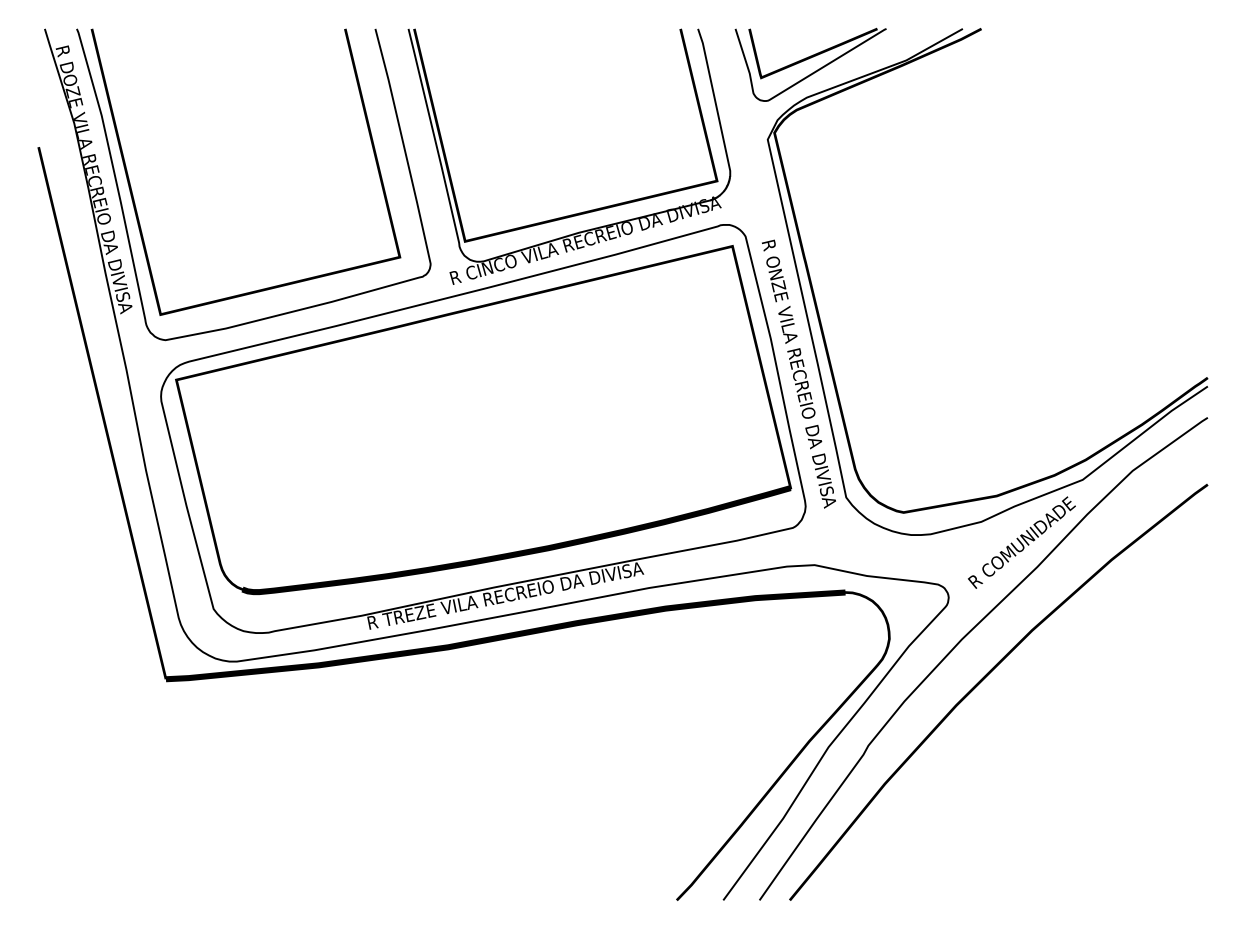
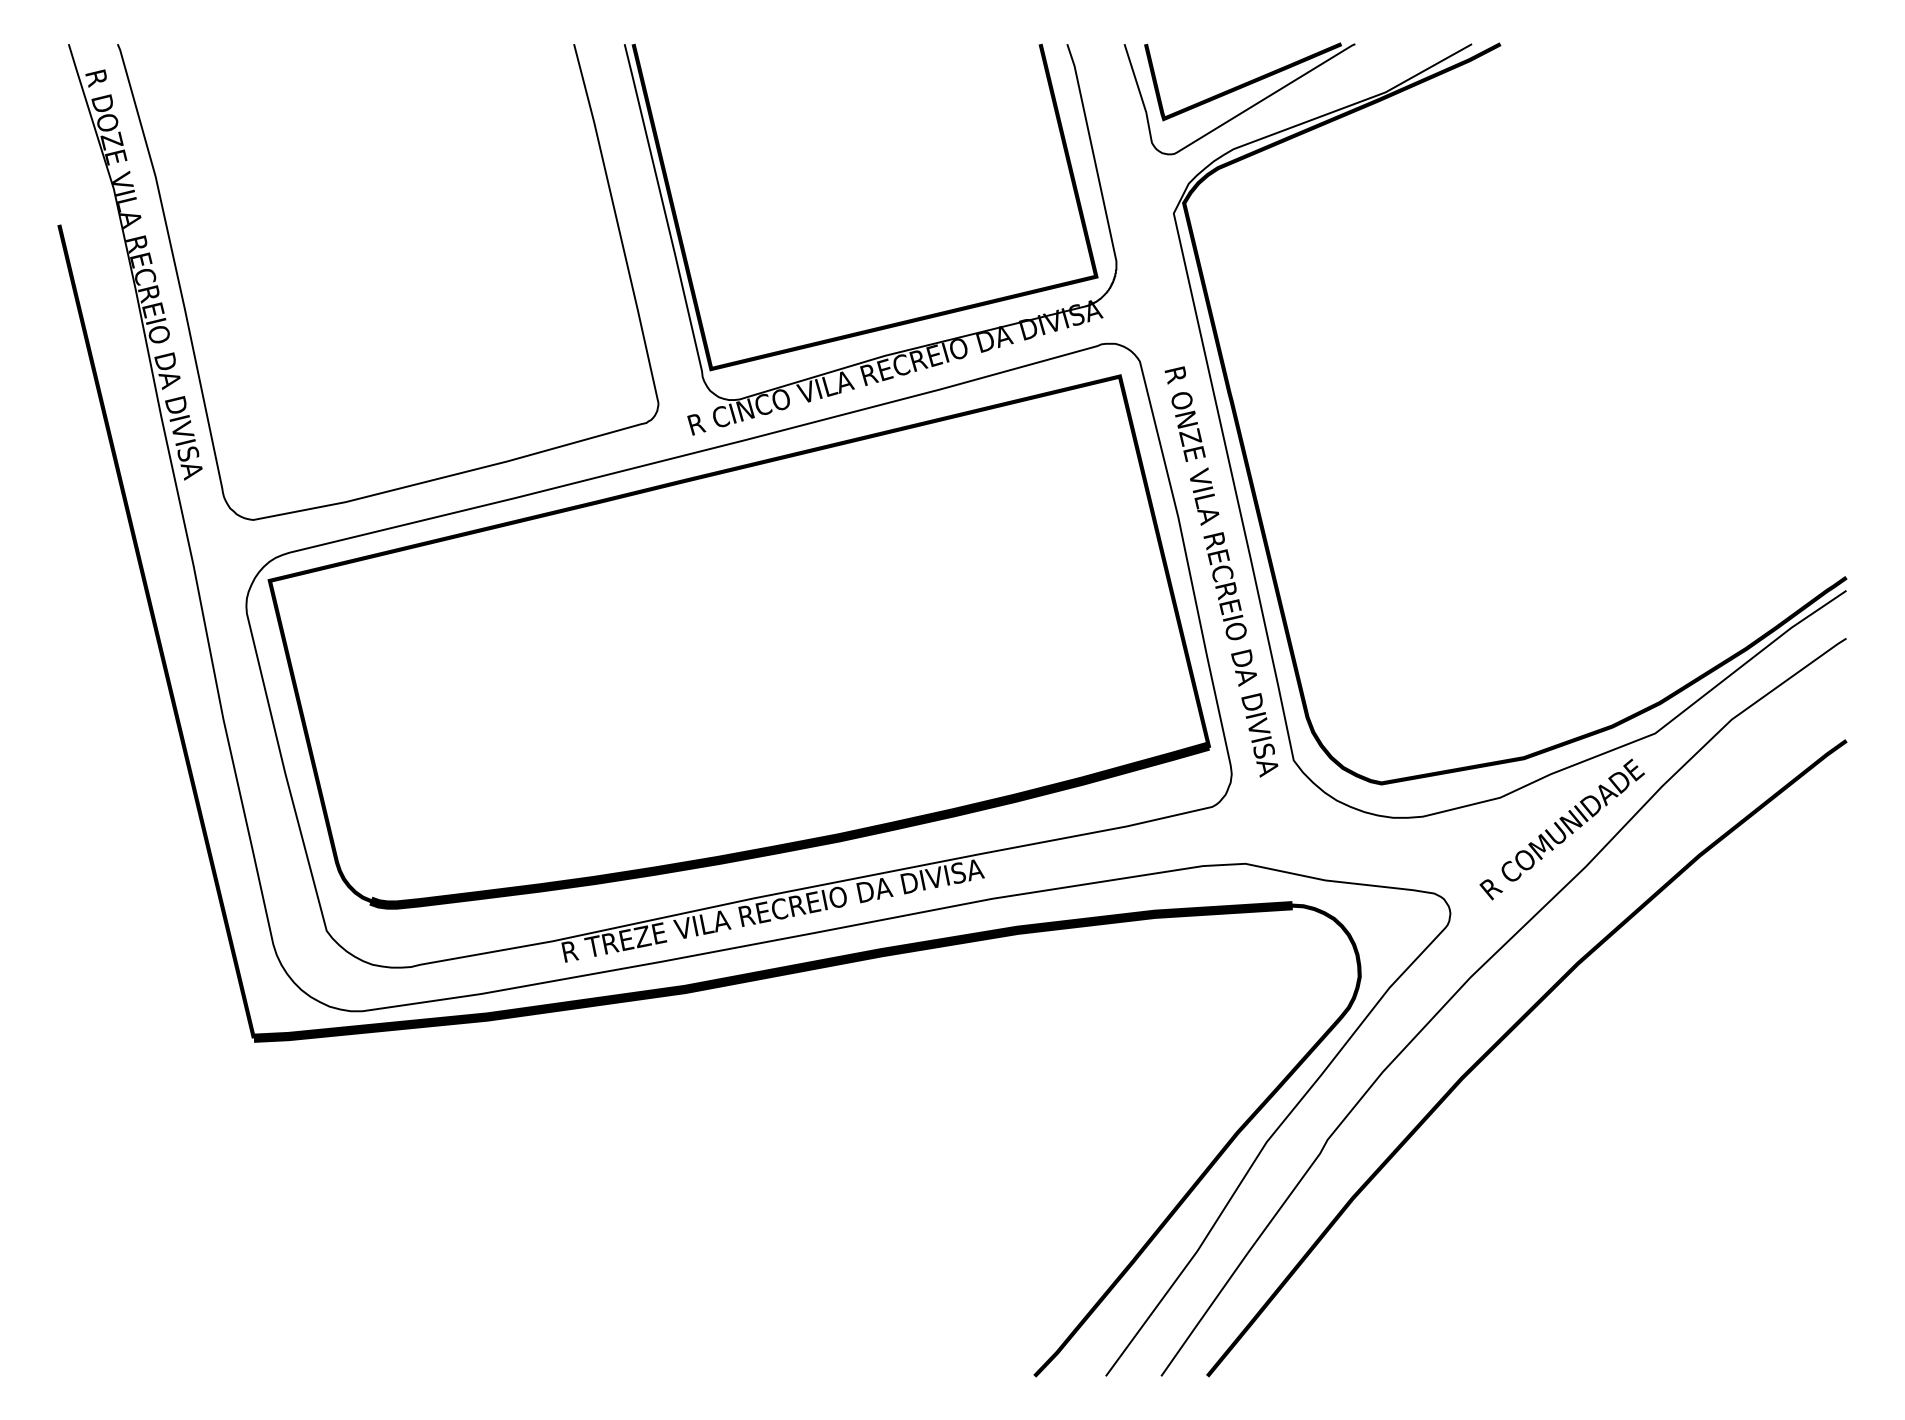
line: (133, 194) -> (204, 297), removed

